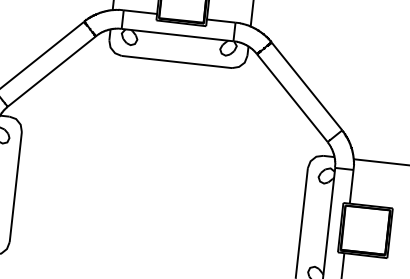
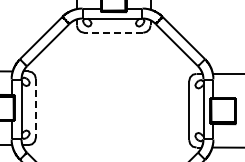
line: (176, 61) -> (113, 32), solid -> dashed
line: (14, 187) -> (35, 108), solid -> dashed

